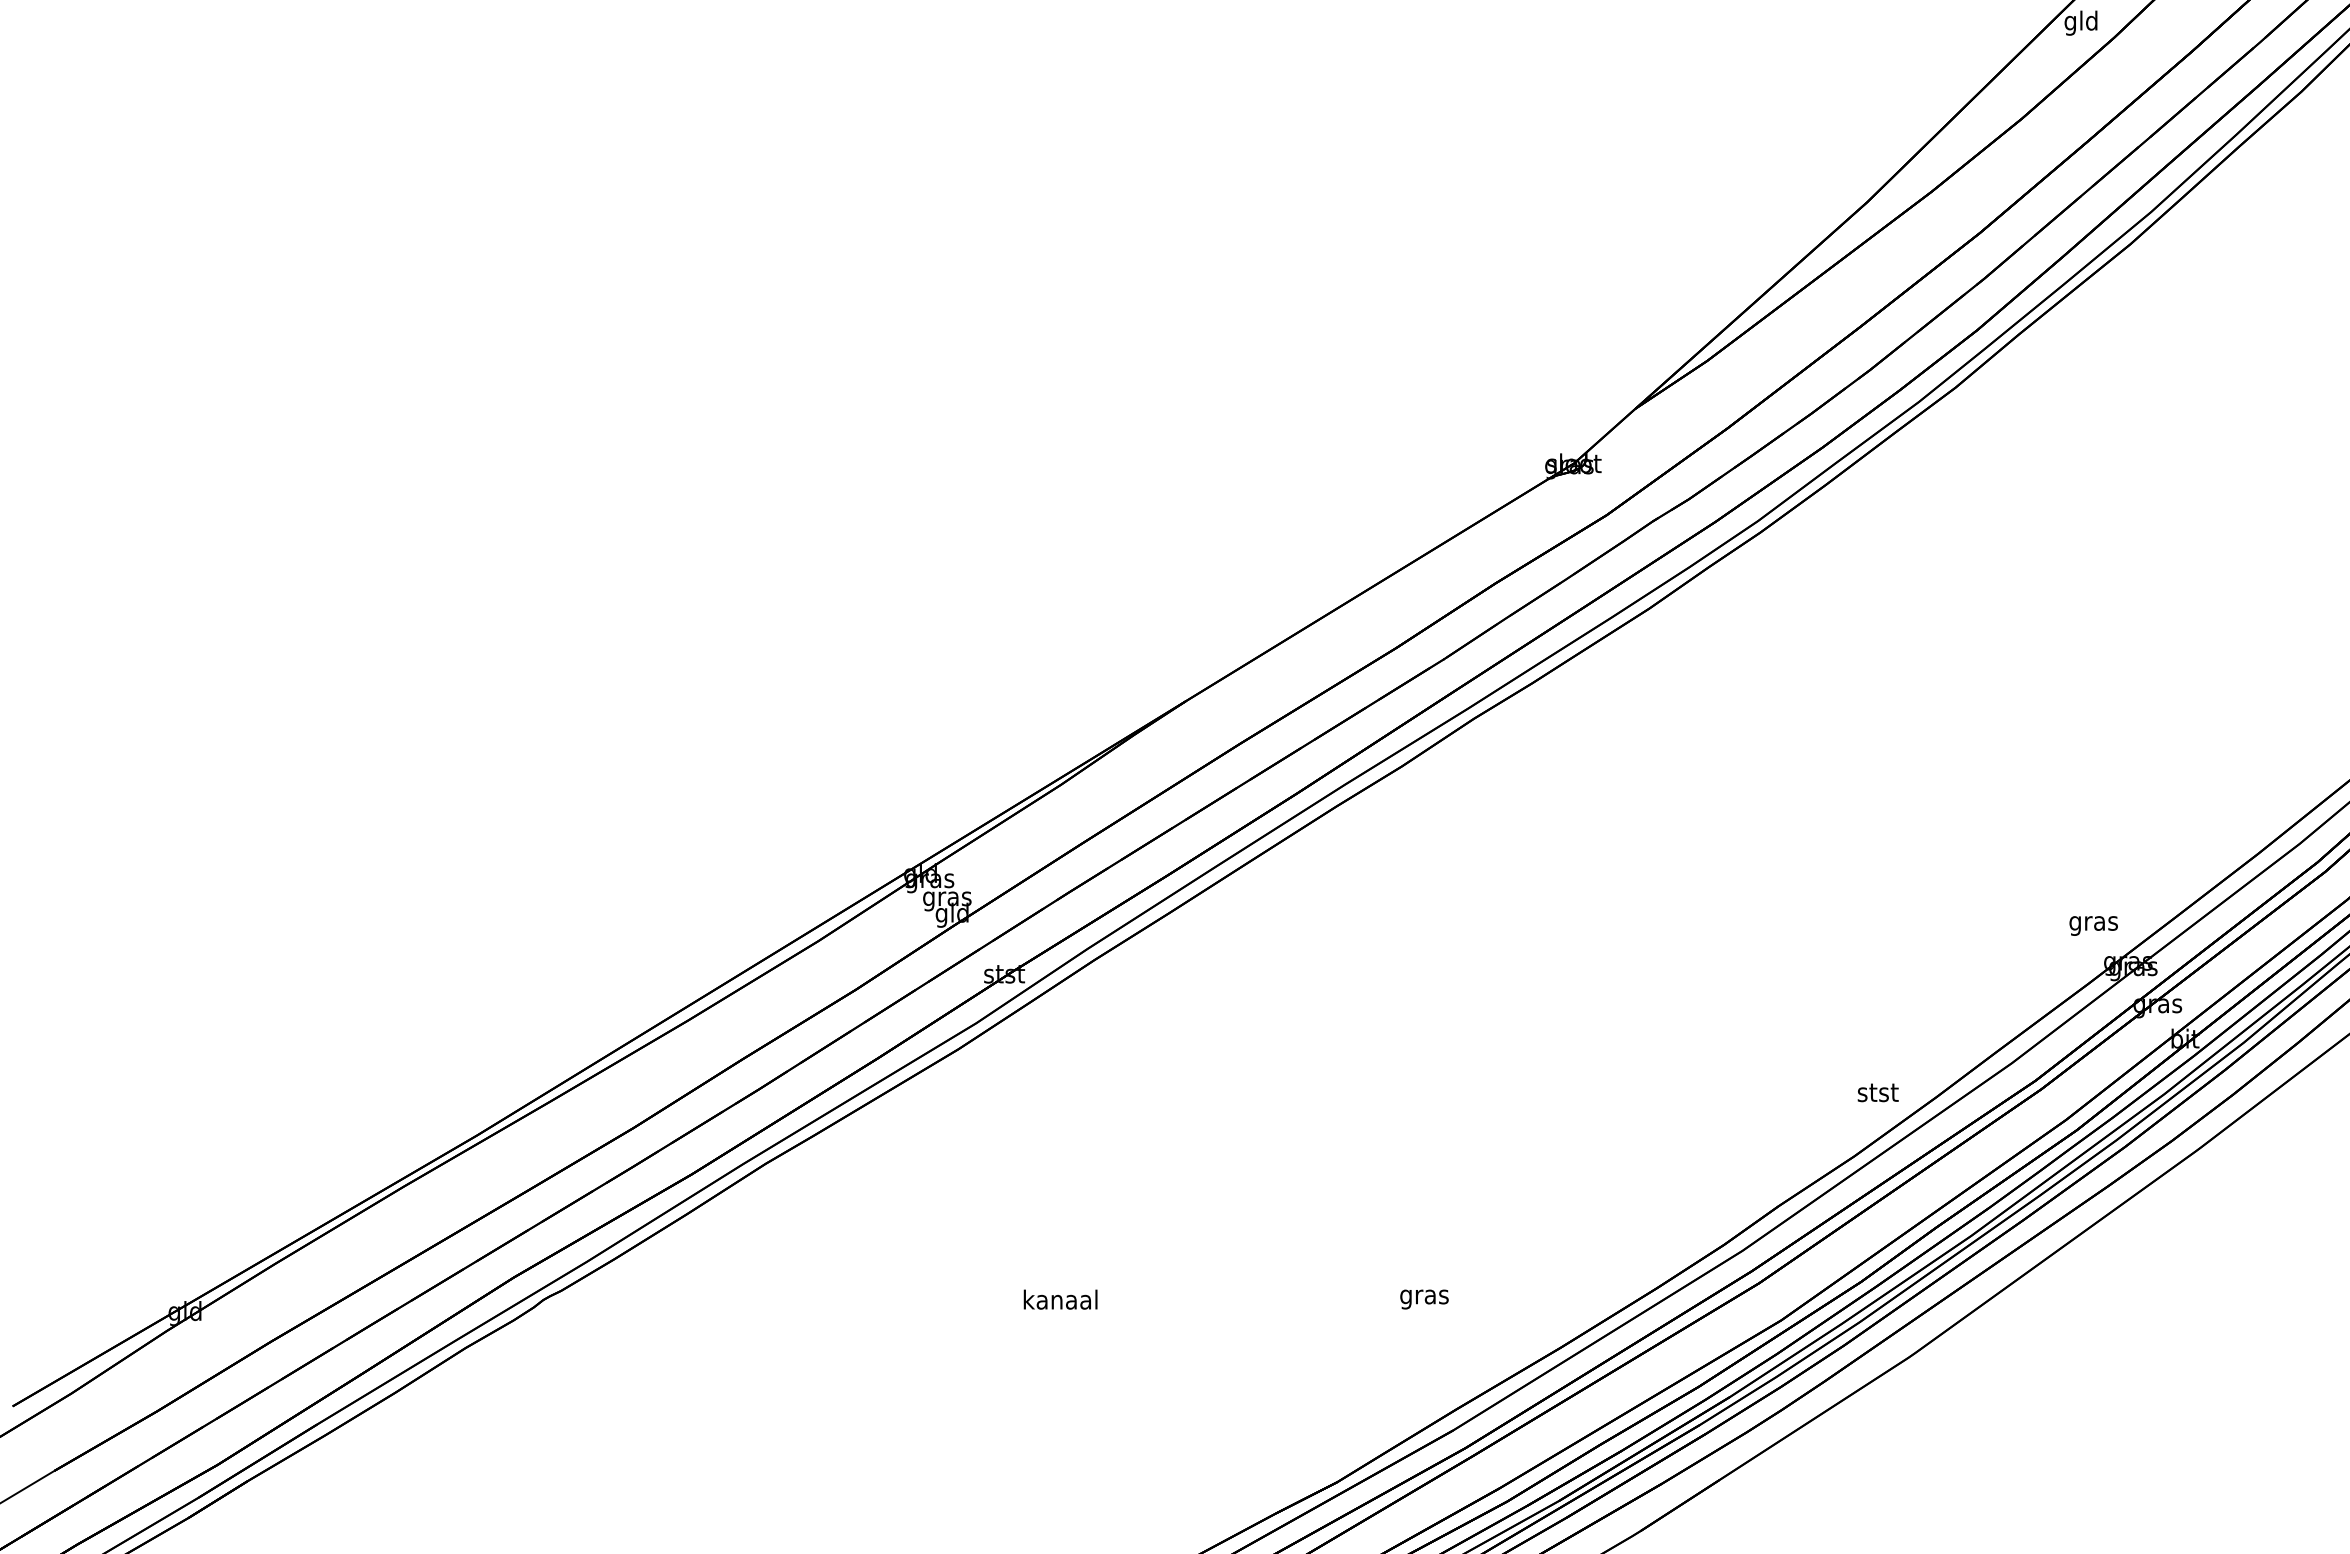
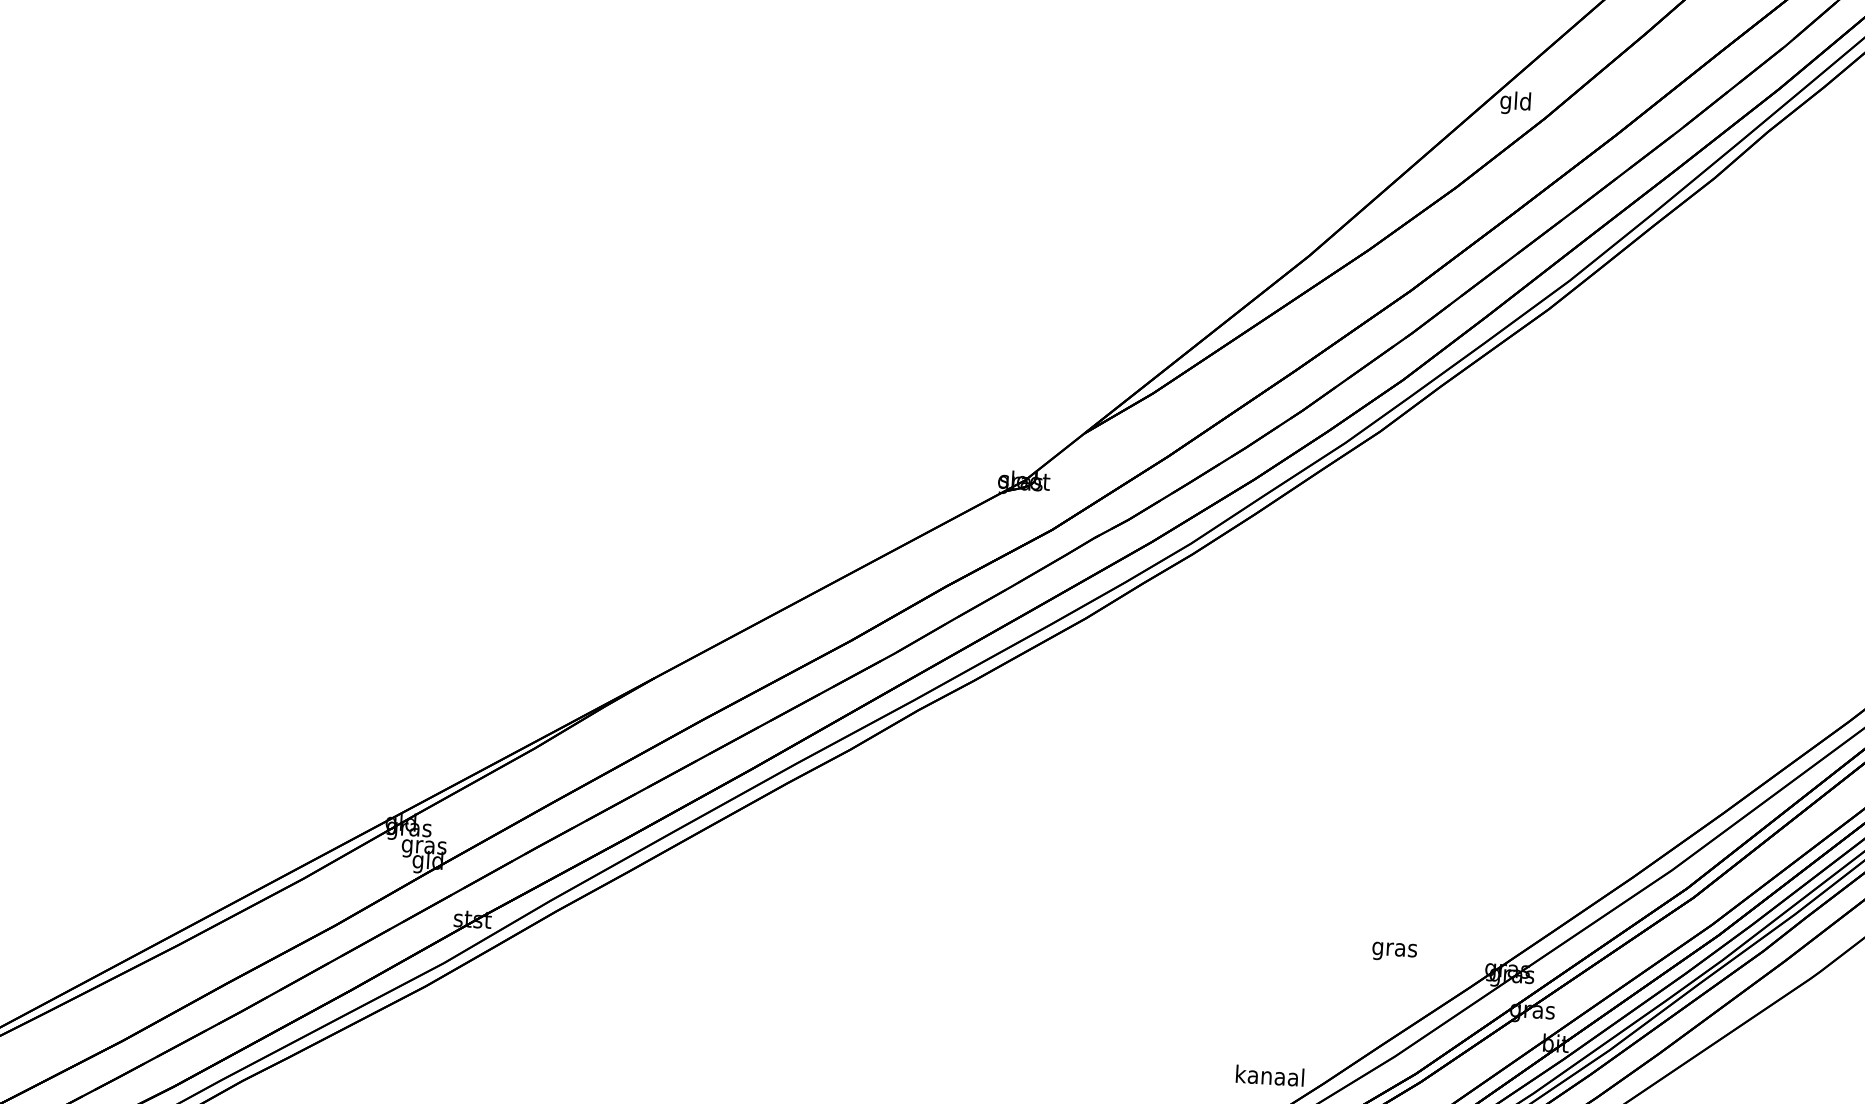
text: (2093, 925) -> (1394, 951), moved
text: (1877, 1092) -> (1269, 1076), stst -> kanaal

